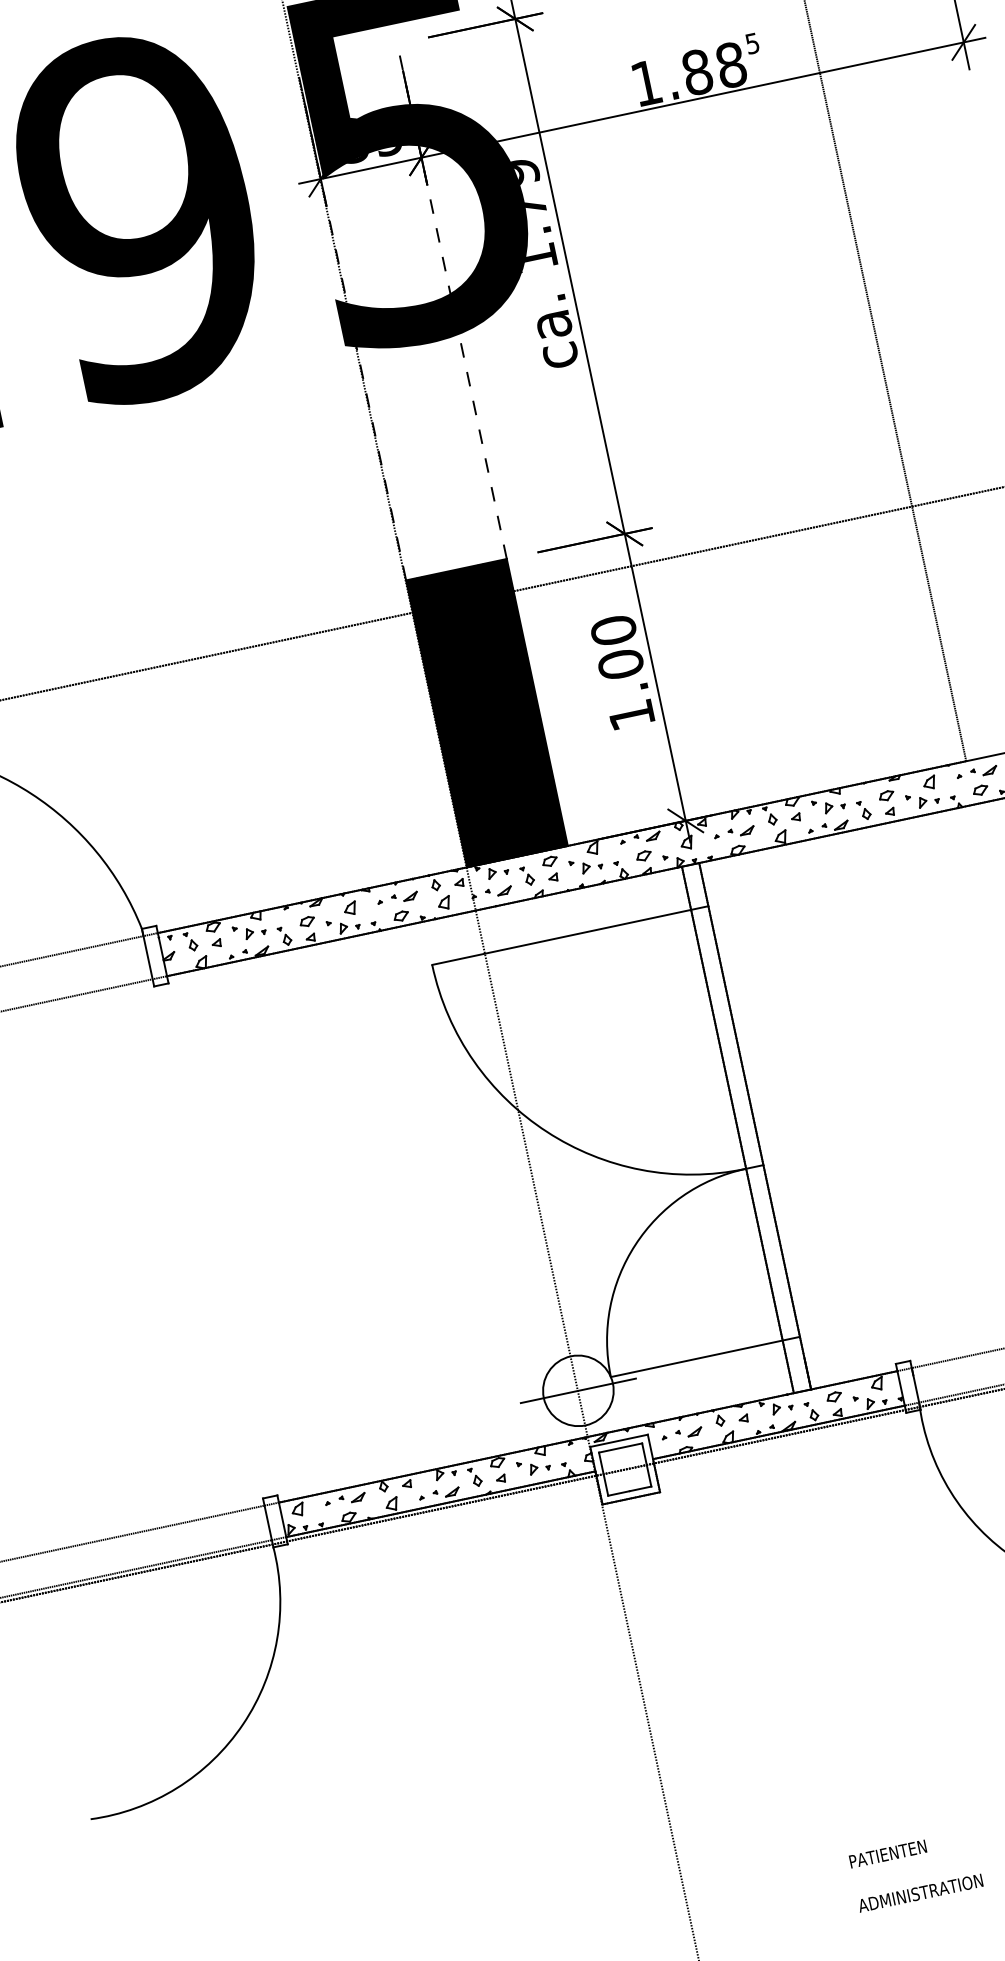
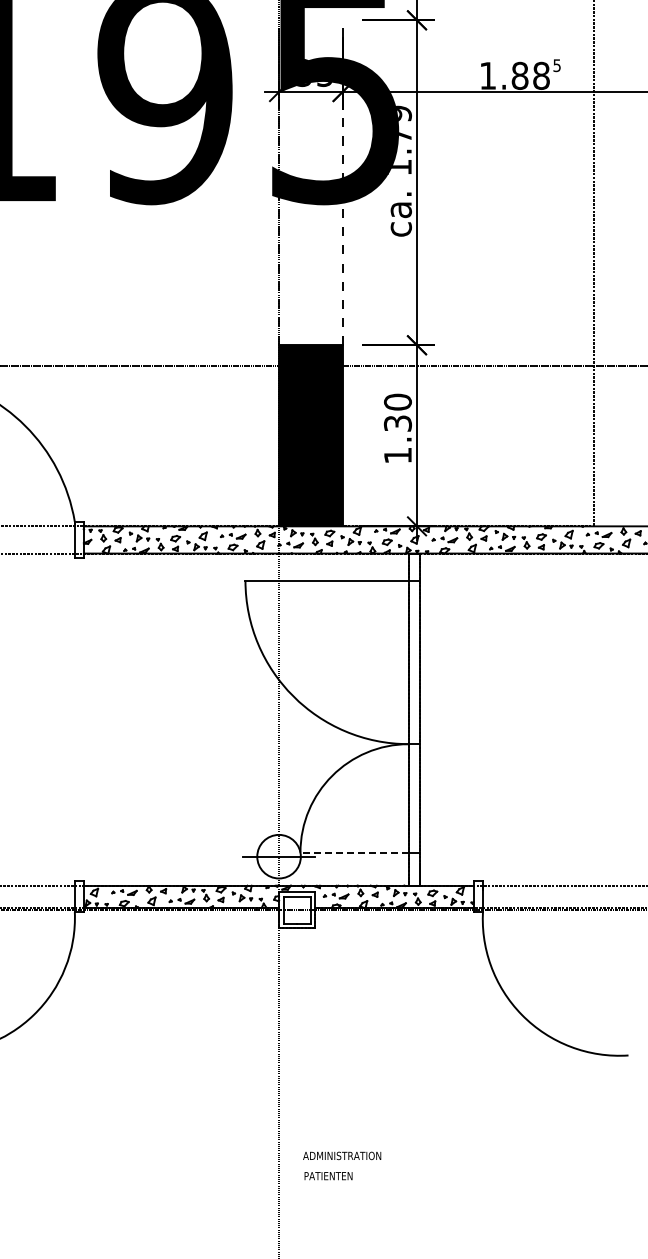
text: (620, 664) -> (397, 423), 1.00 -> 1.30
line: (696, 1358) -> (354, 852), solid -> dashed
text: (888, 1854) -> (328, 1176), moved
text: (920, 1892) -> (342, 1155), moved

